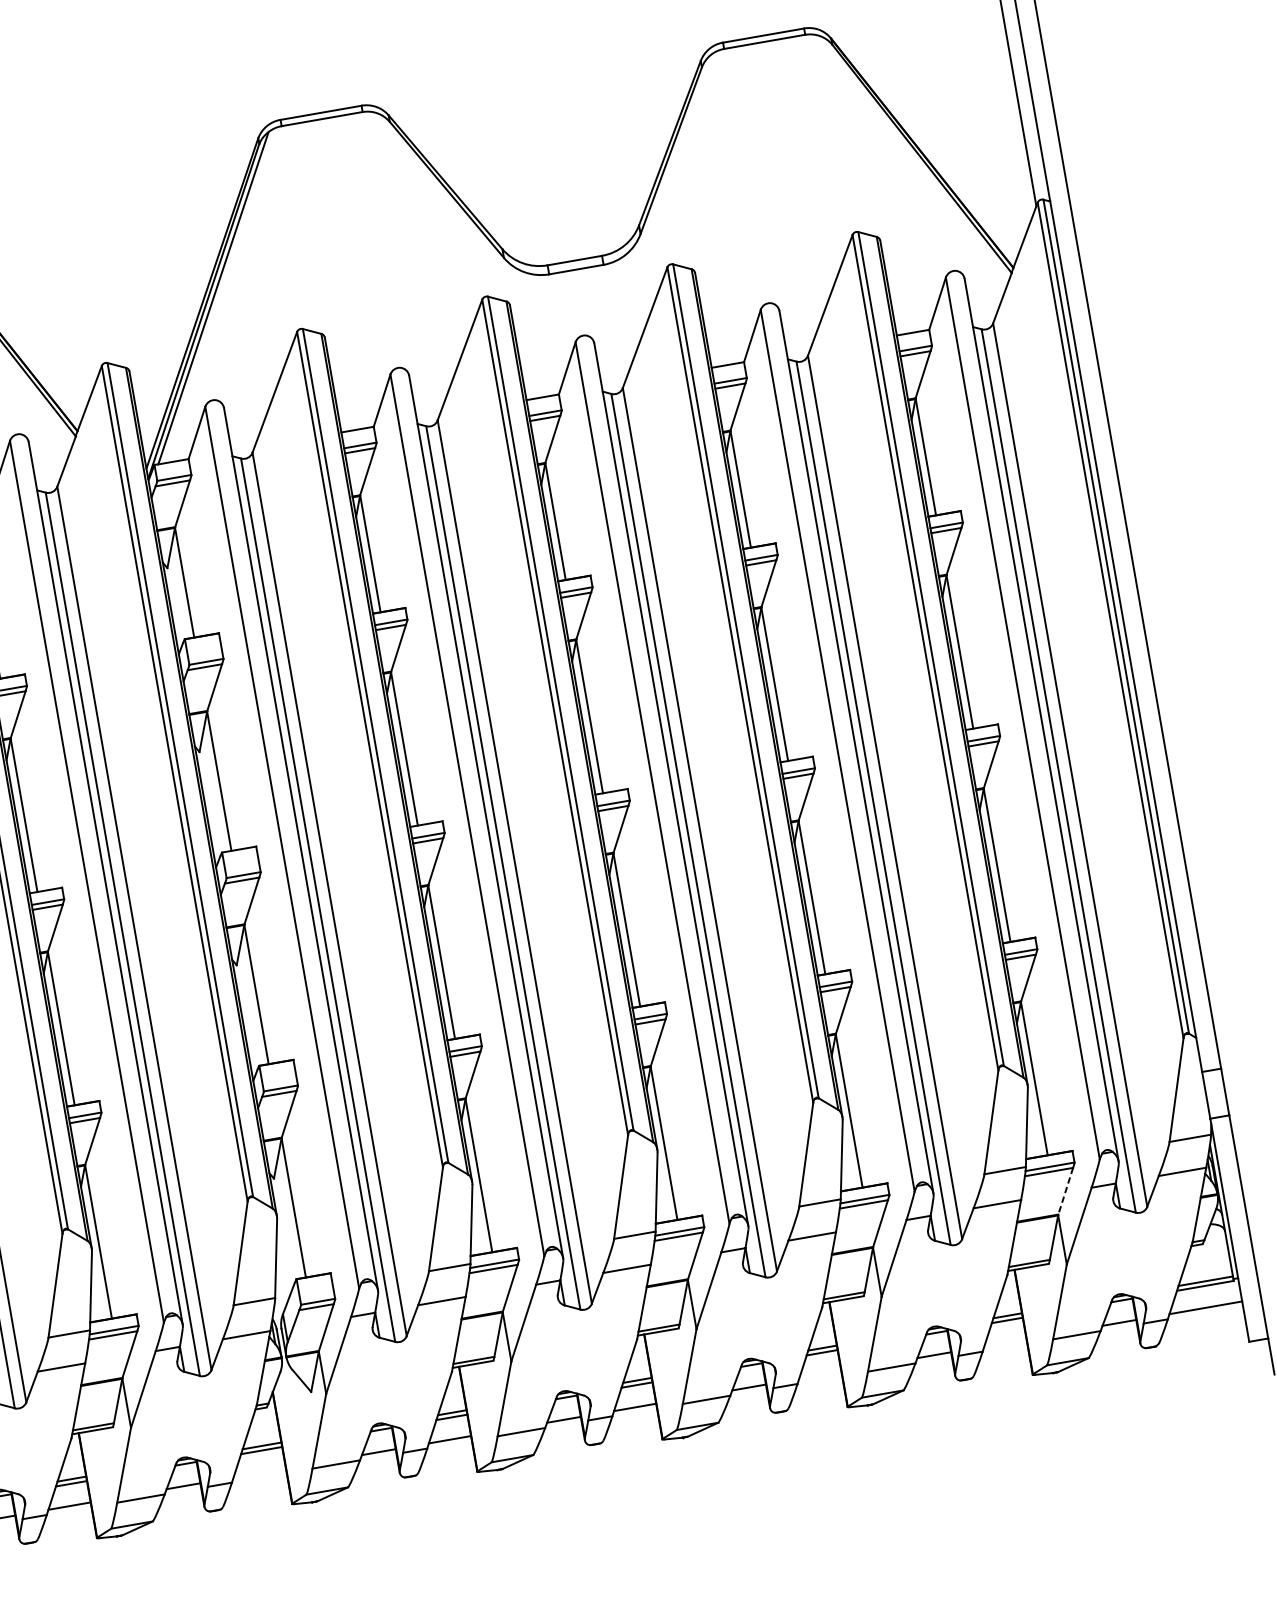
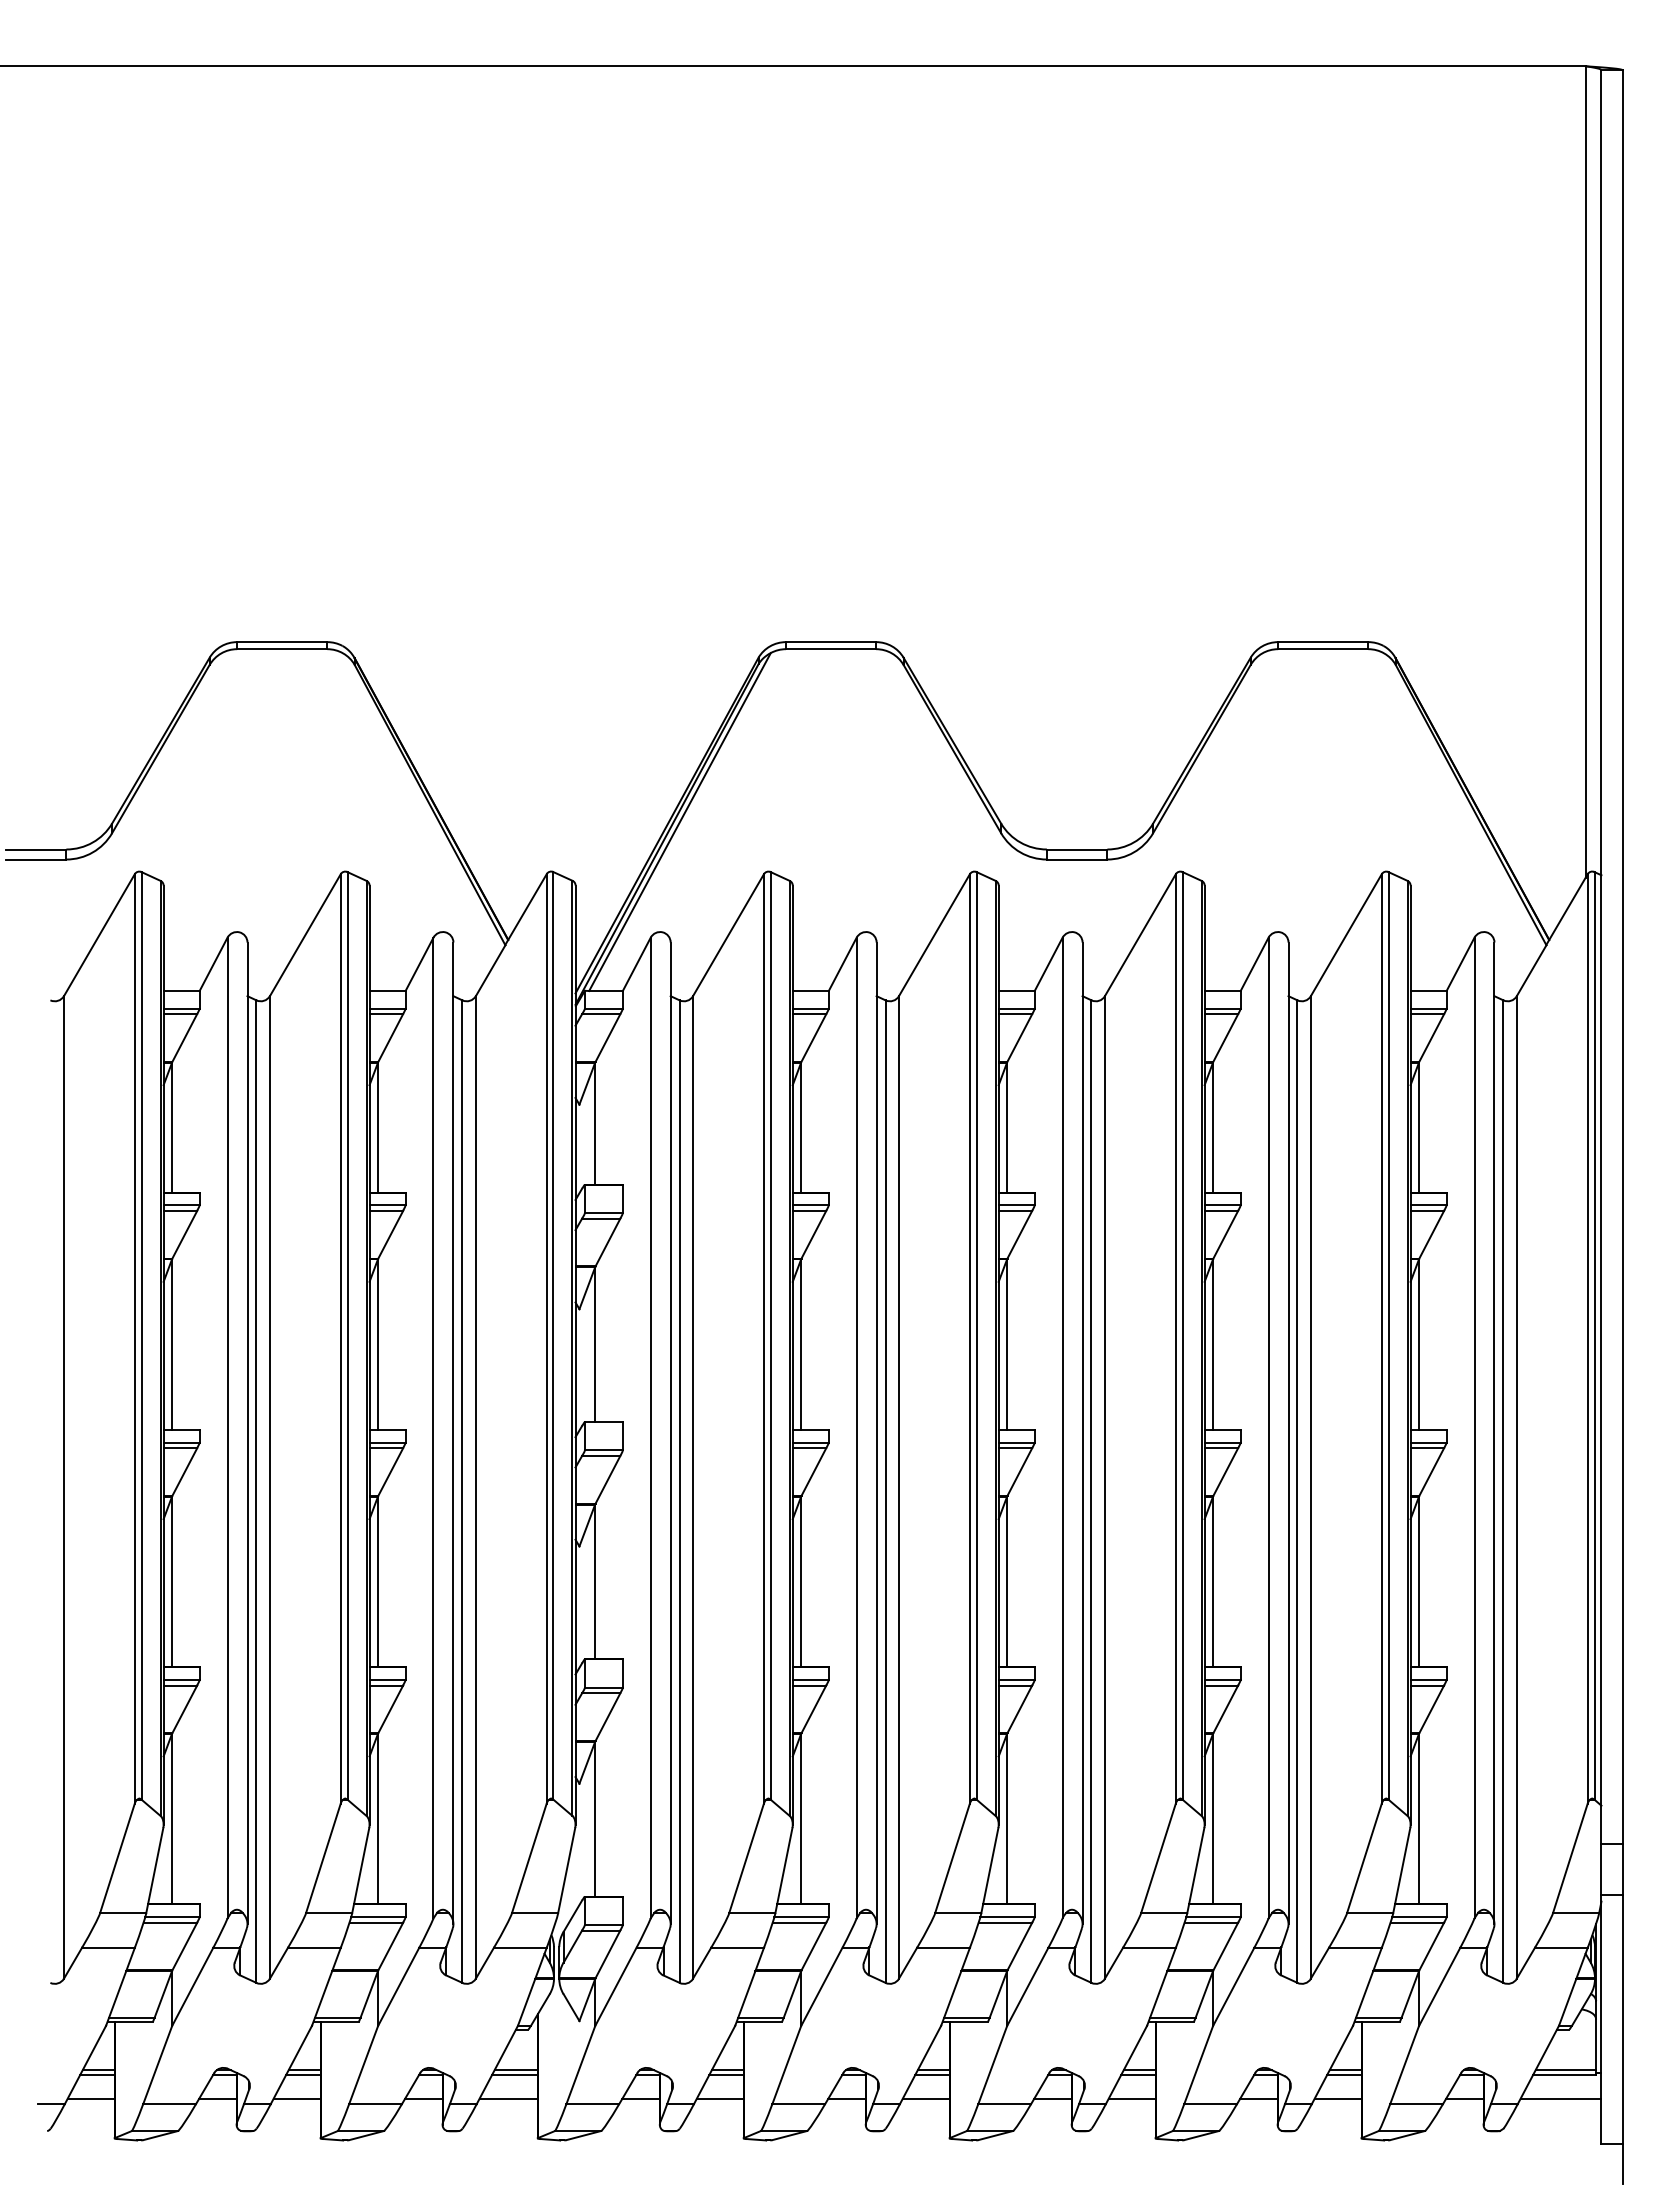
line: (1065, 1191) -> (1431, 1946), dashed -> solid
line: (1004, 1342) -> (1337, 2098), added
line: (819, 1374) -> (1131, 2098), added
line: (259, 1472) -> (508, 2098), added

